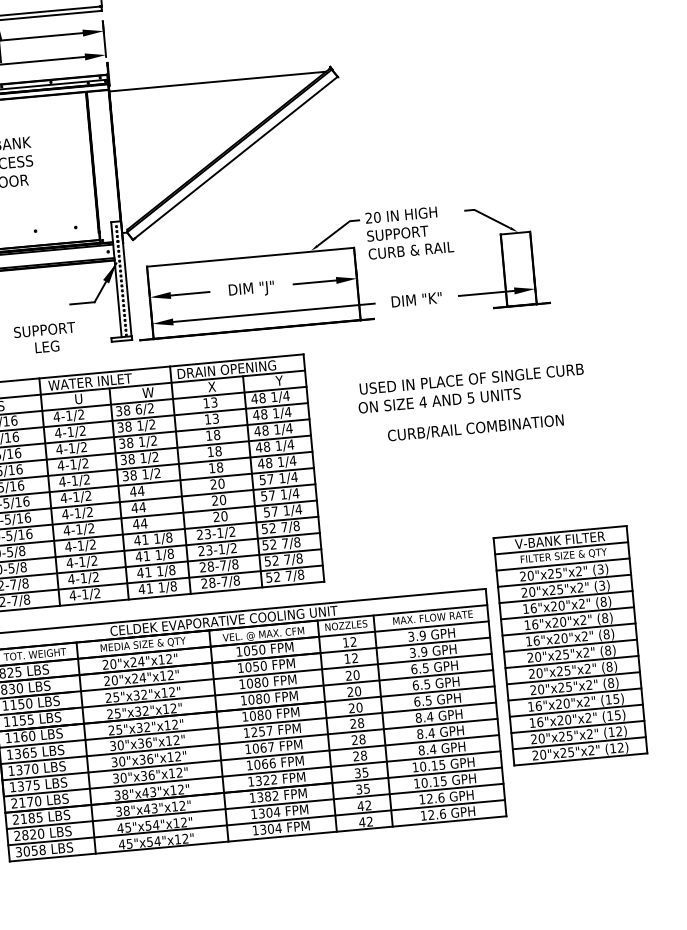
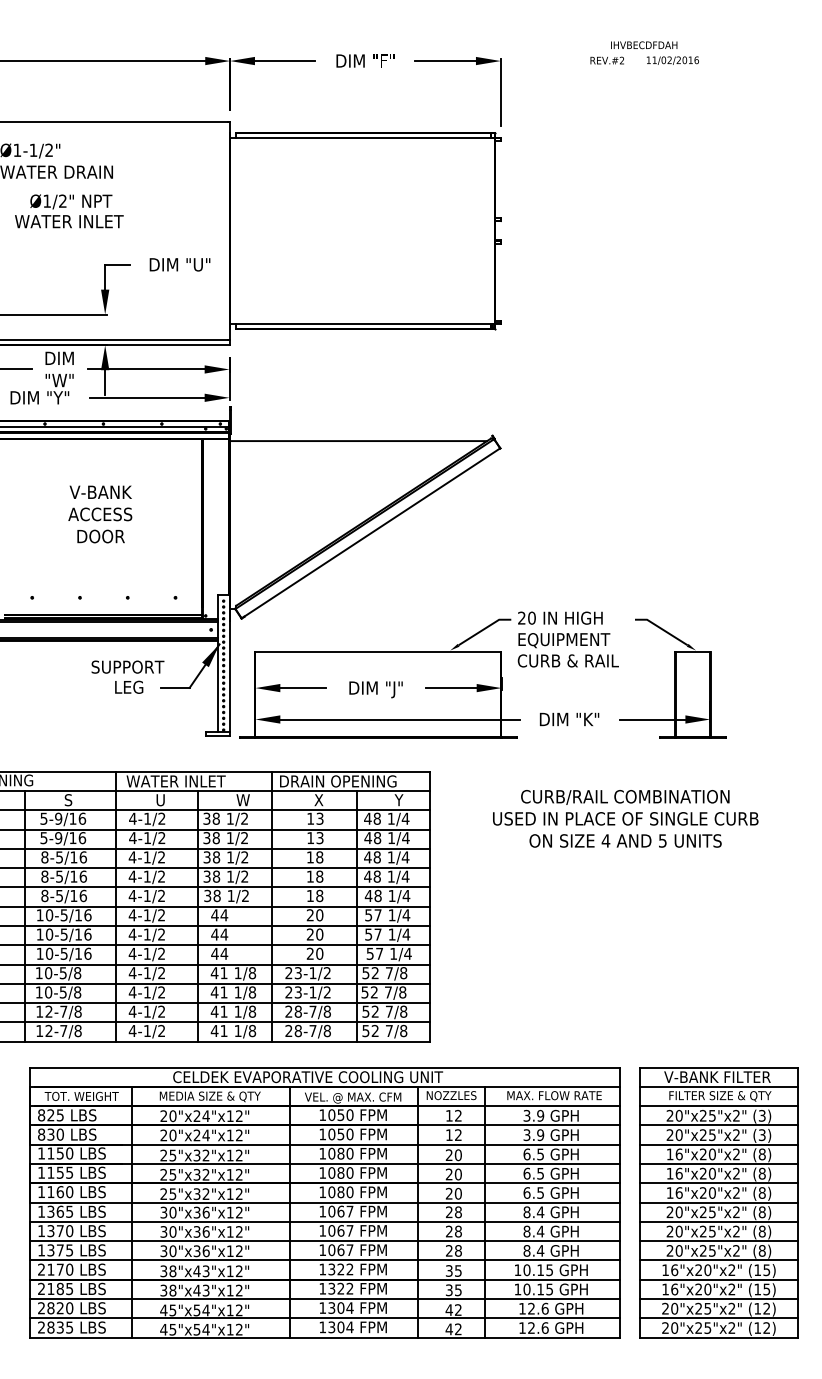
text: (406, 233) -> (564, 640), SUPPORT -> EQUIPMENT
text: (45, 337) -> (127, 676), moved
text: (439, 400) -> (625, 840), moved
text: (138, 409) -> (230, 818), 6/2 -> 1/2
text: (475, 428) -> (625, 797), moved
part: (570, 645) -> (718, 1202), moved
text: (258, 731) -> (336, 1211), 1257 -> 1067
text: (272, 763) -> (349, 1250), 1066 -> 1067
text: (267, 796) -> (340, 1288), 1382 -> 1322
text: (30, 851) -> (55, 1327), 3058 -> 2835

